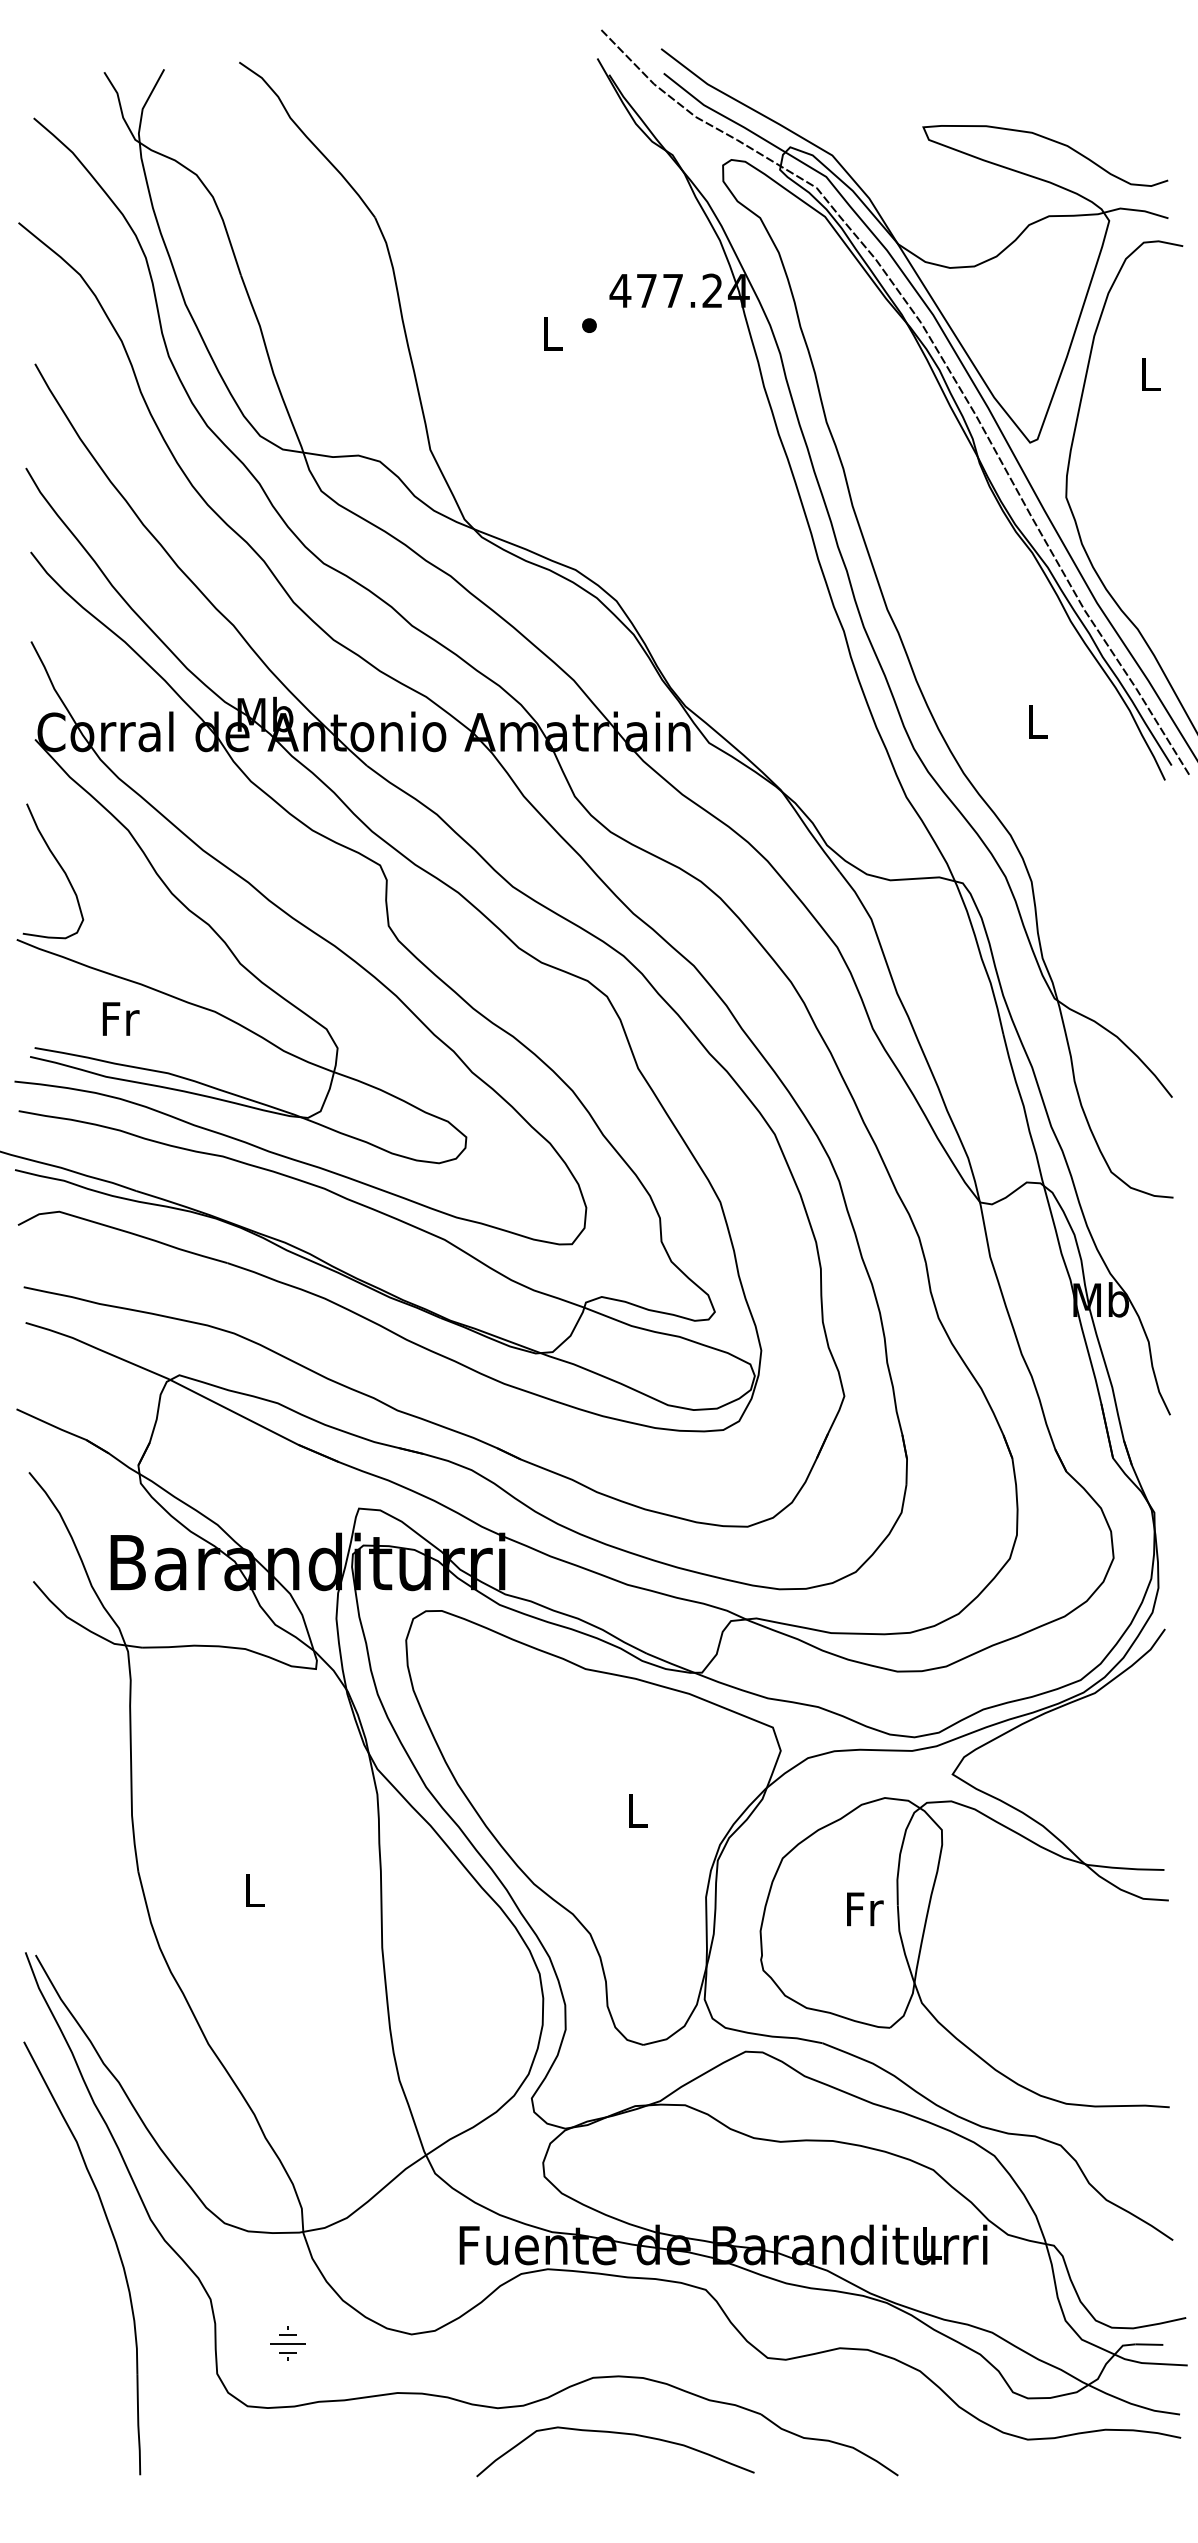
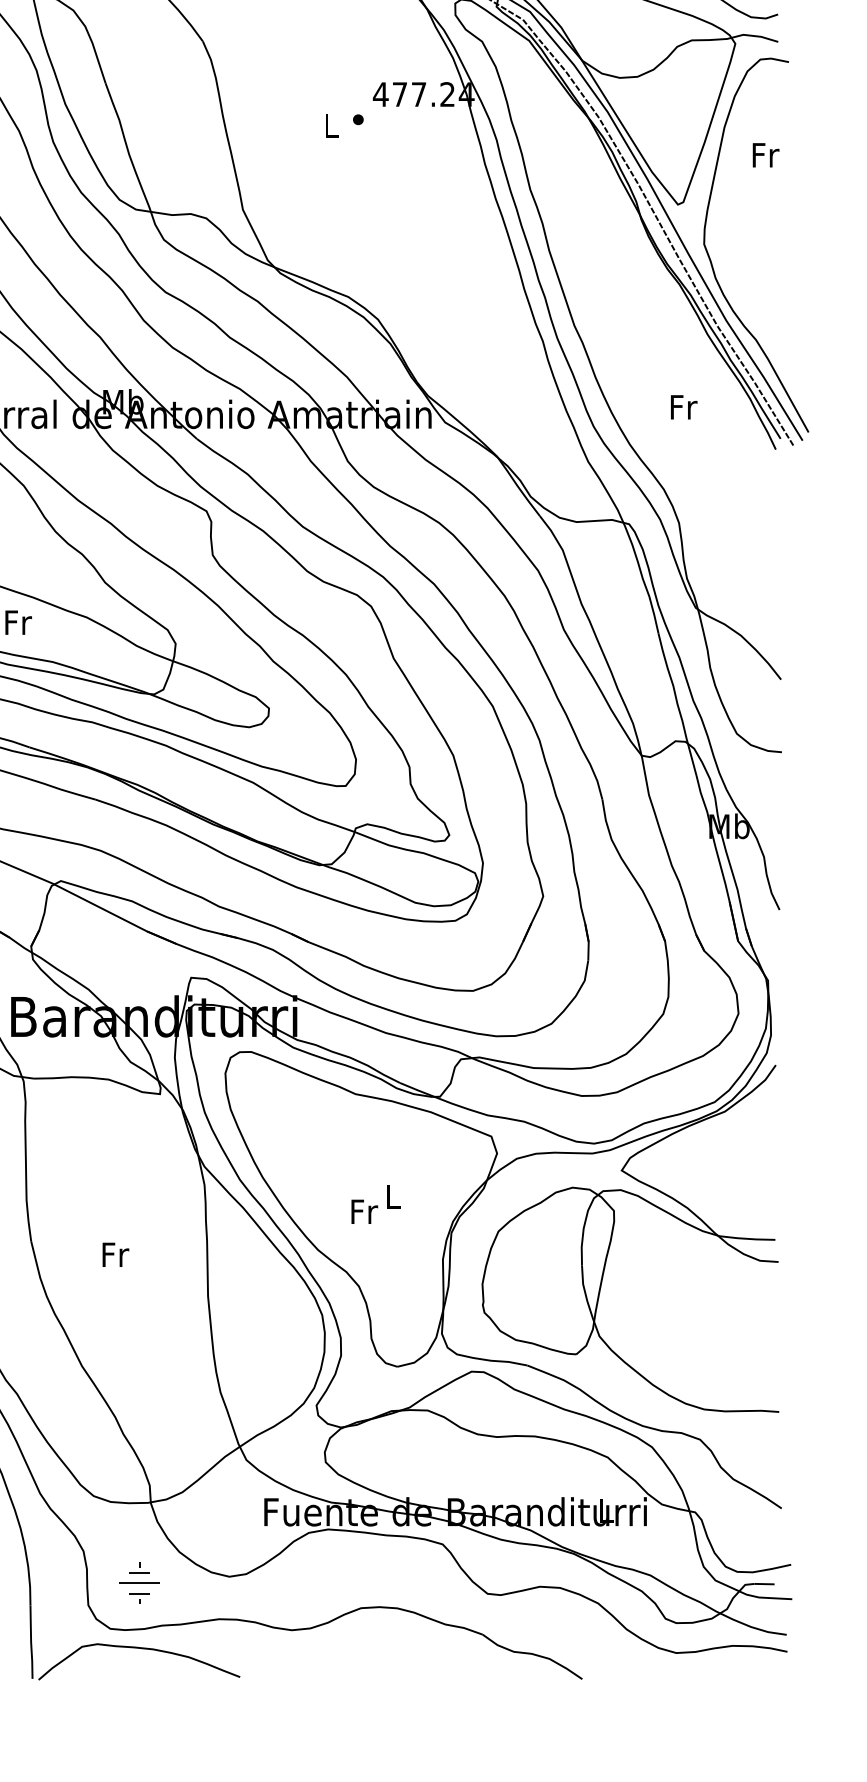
text: (1151, 374) -> (766, 155), L -> Fr
text: (1038, 721) -> (684, 406), L -> Fr
text: (254, 1890) -> (115, 1254), L -> Fr
text: (865, 1909) -> (364, 1211), moved
part: (287, 2343) -> (139, 1583), size x1.6
curve: (615, 2433) -> (139, 1648), moved

